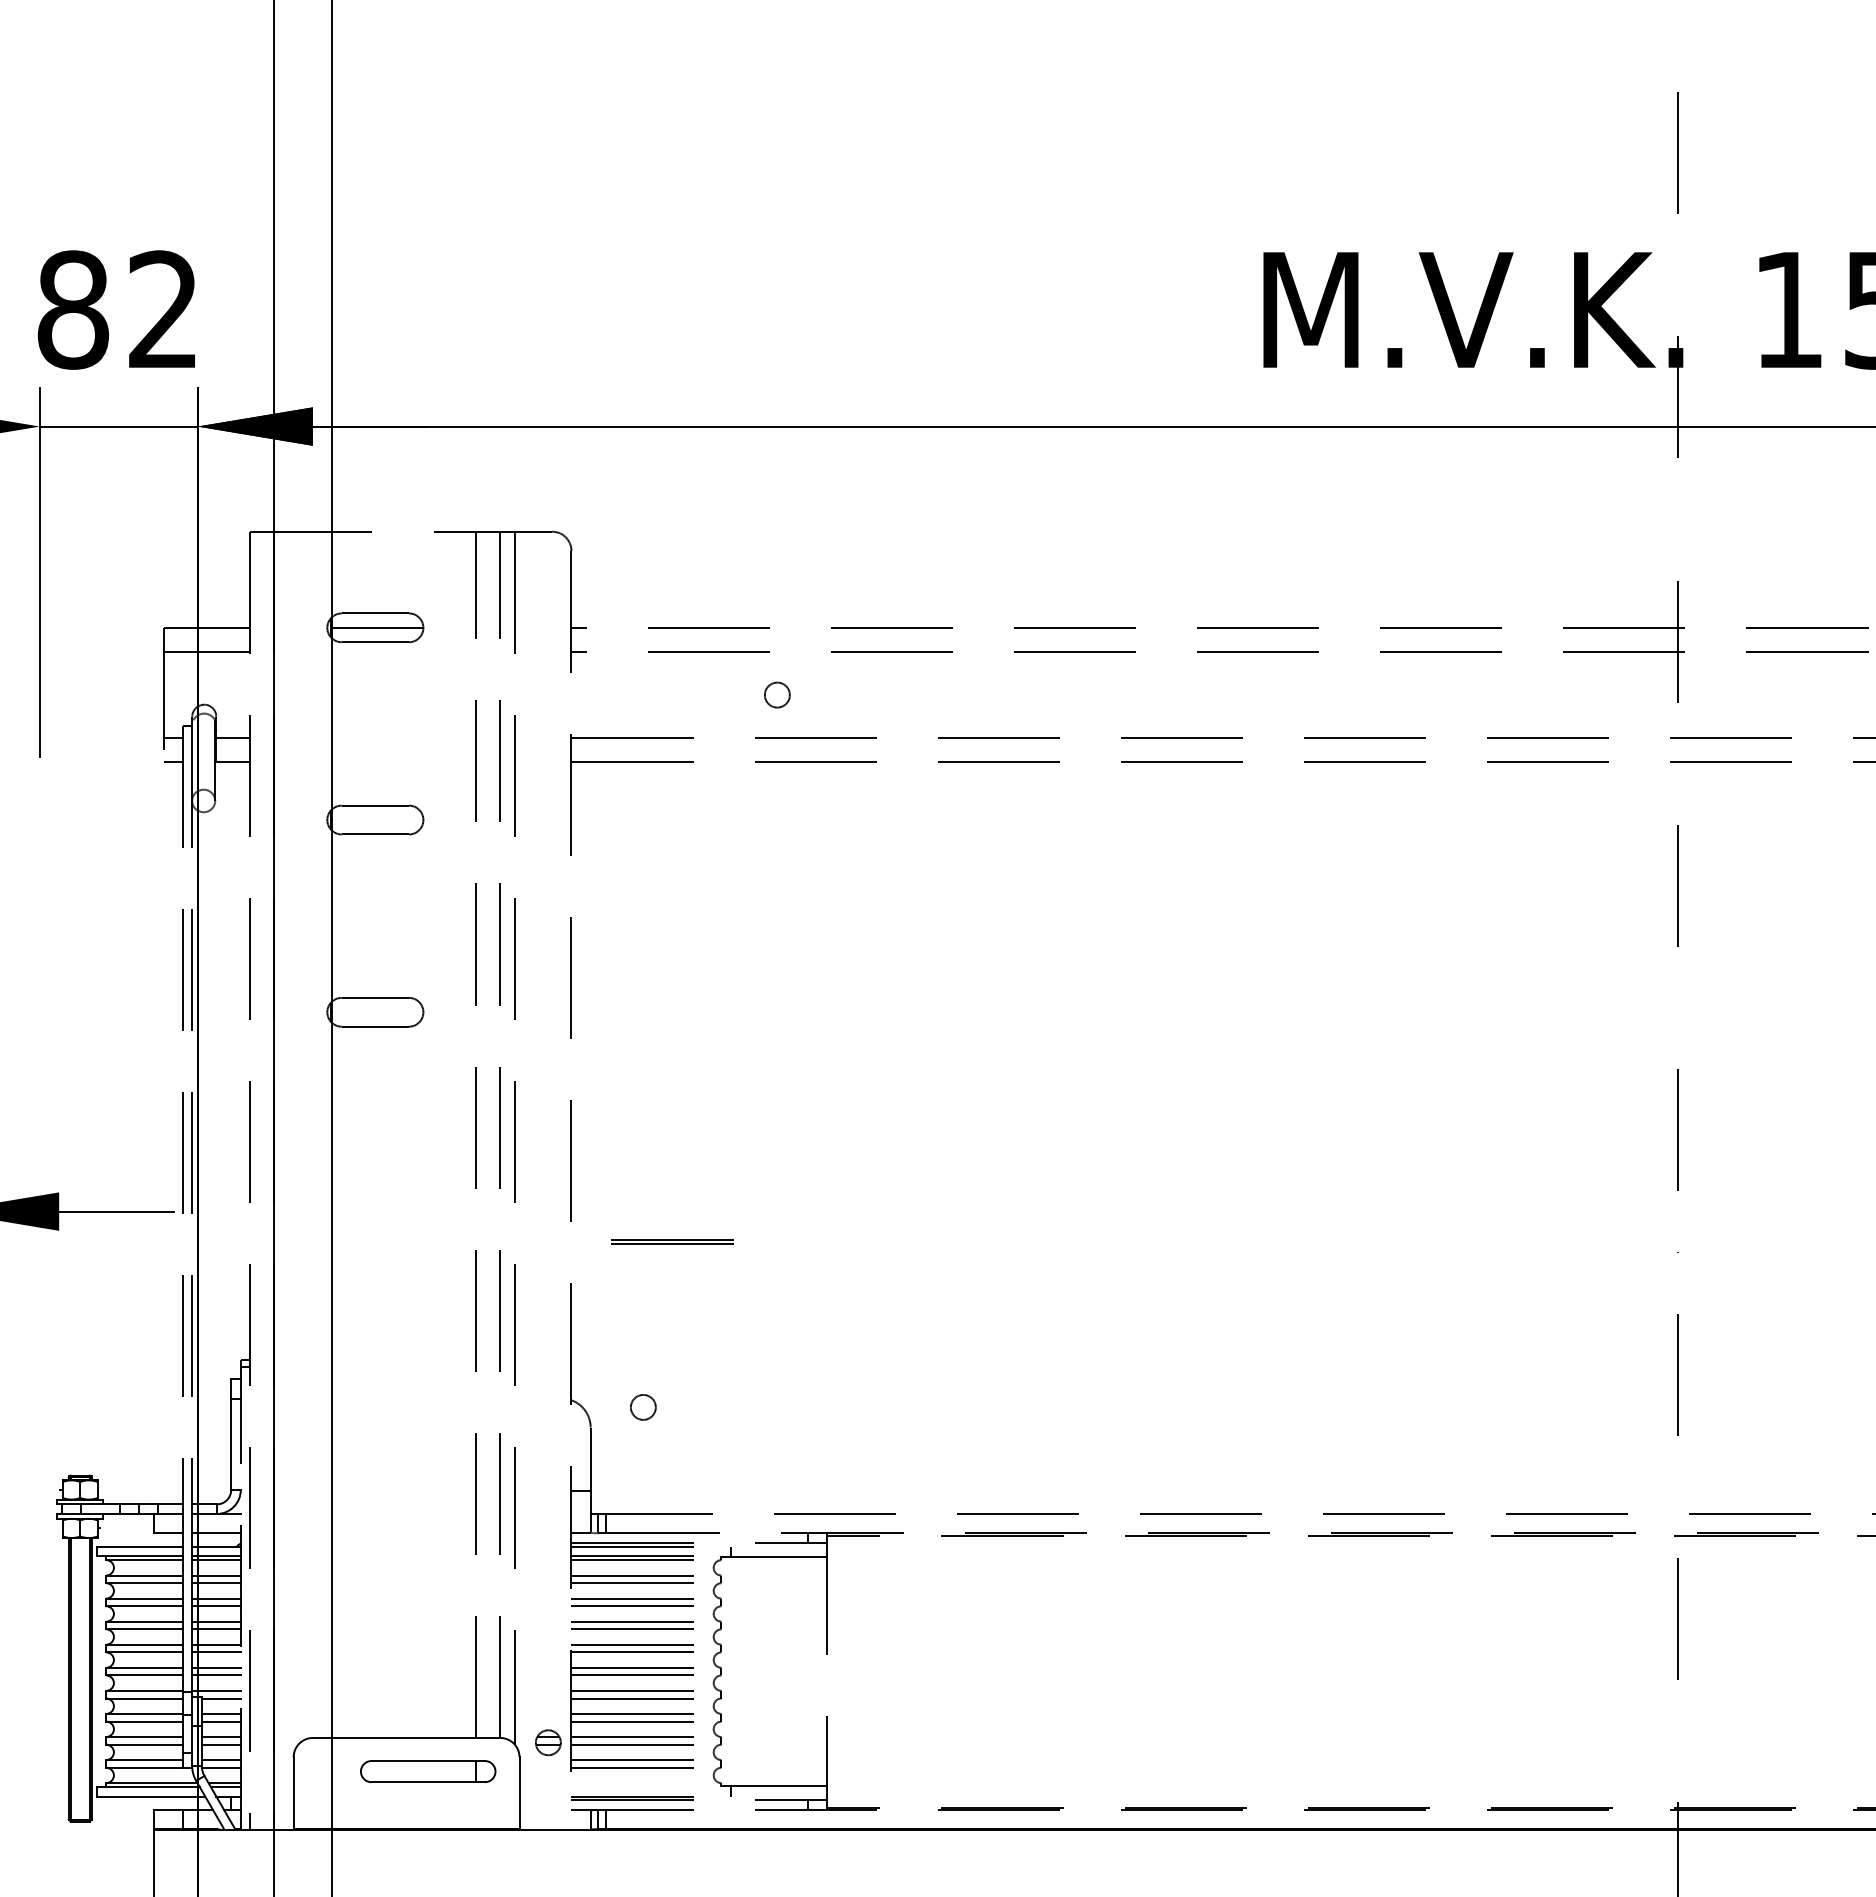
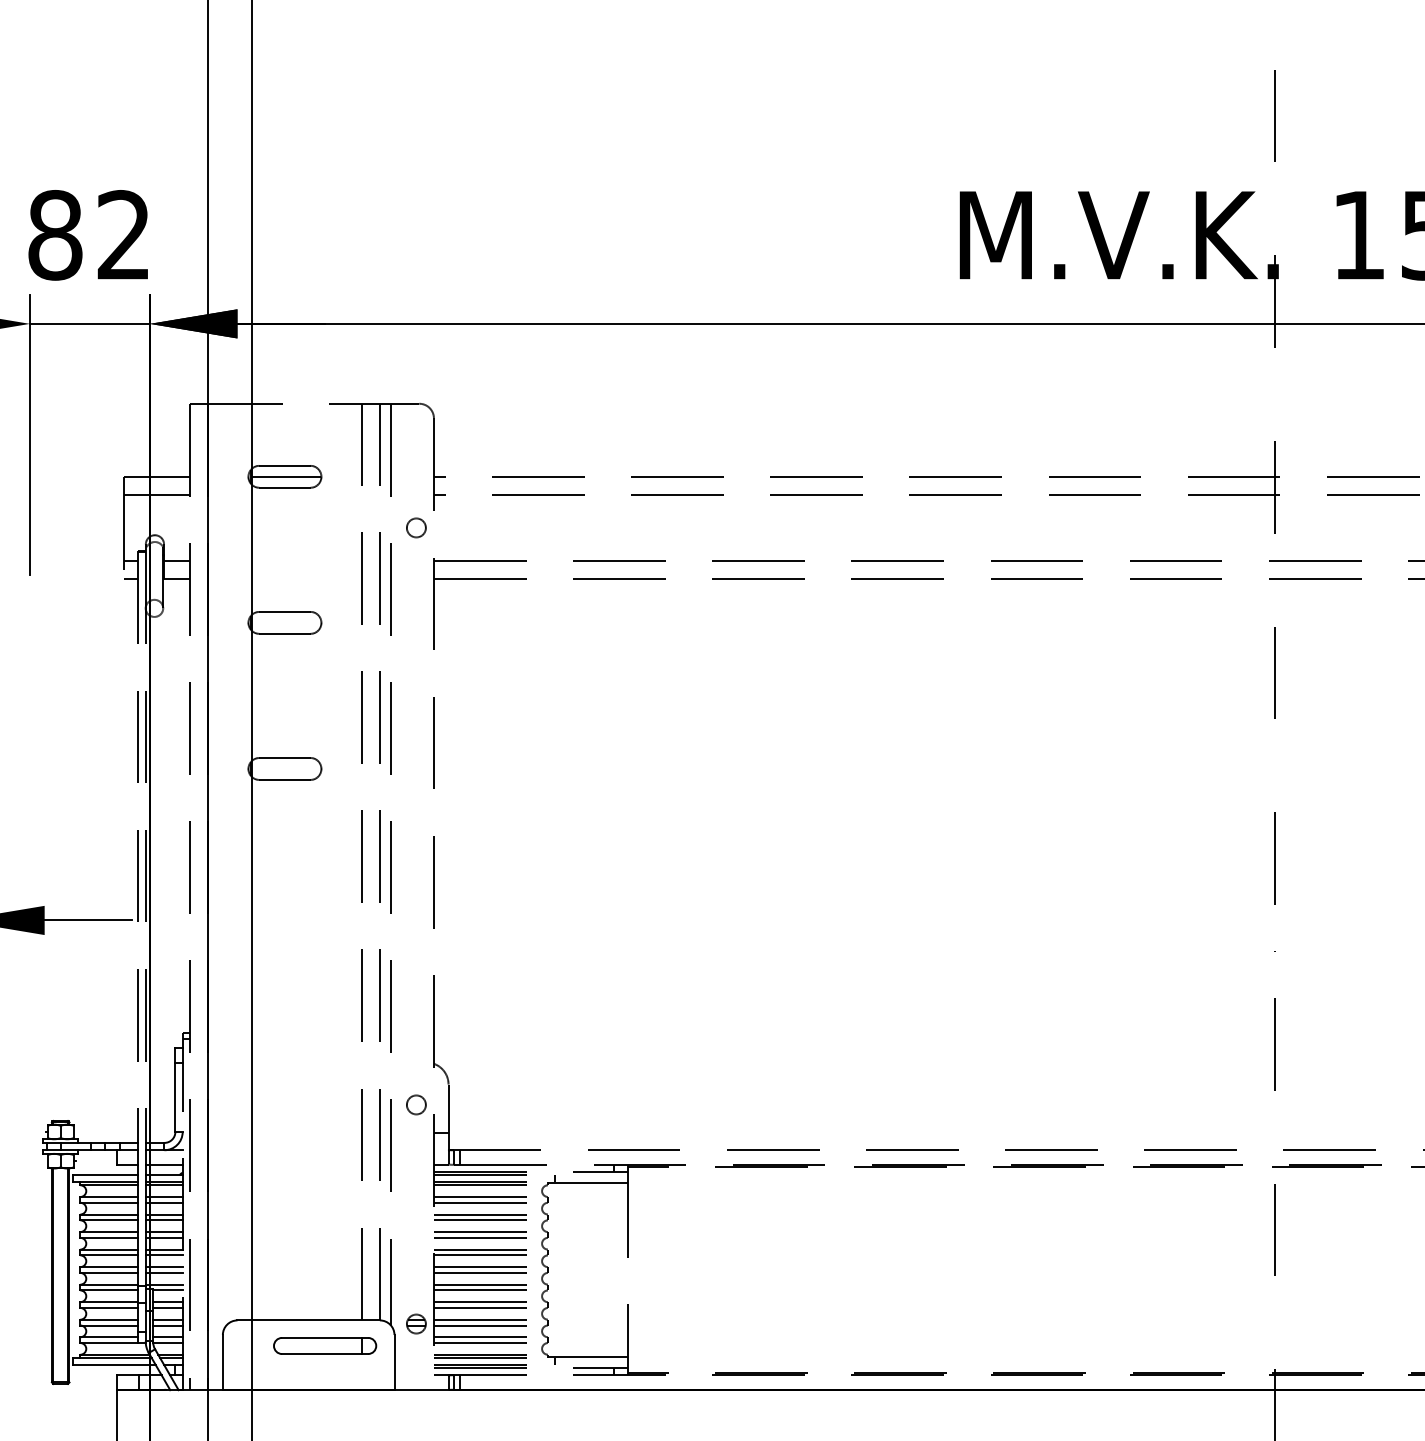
circle: (777, 694) -> (416, 527), moved
part: (672, 1241) -> (480, 1355), moved
circle: (643, 1407) -> (416, 1105), moved

